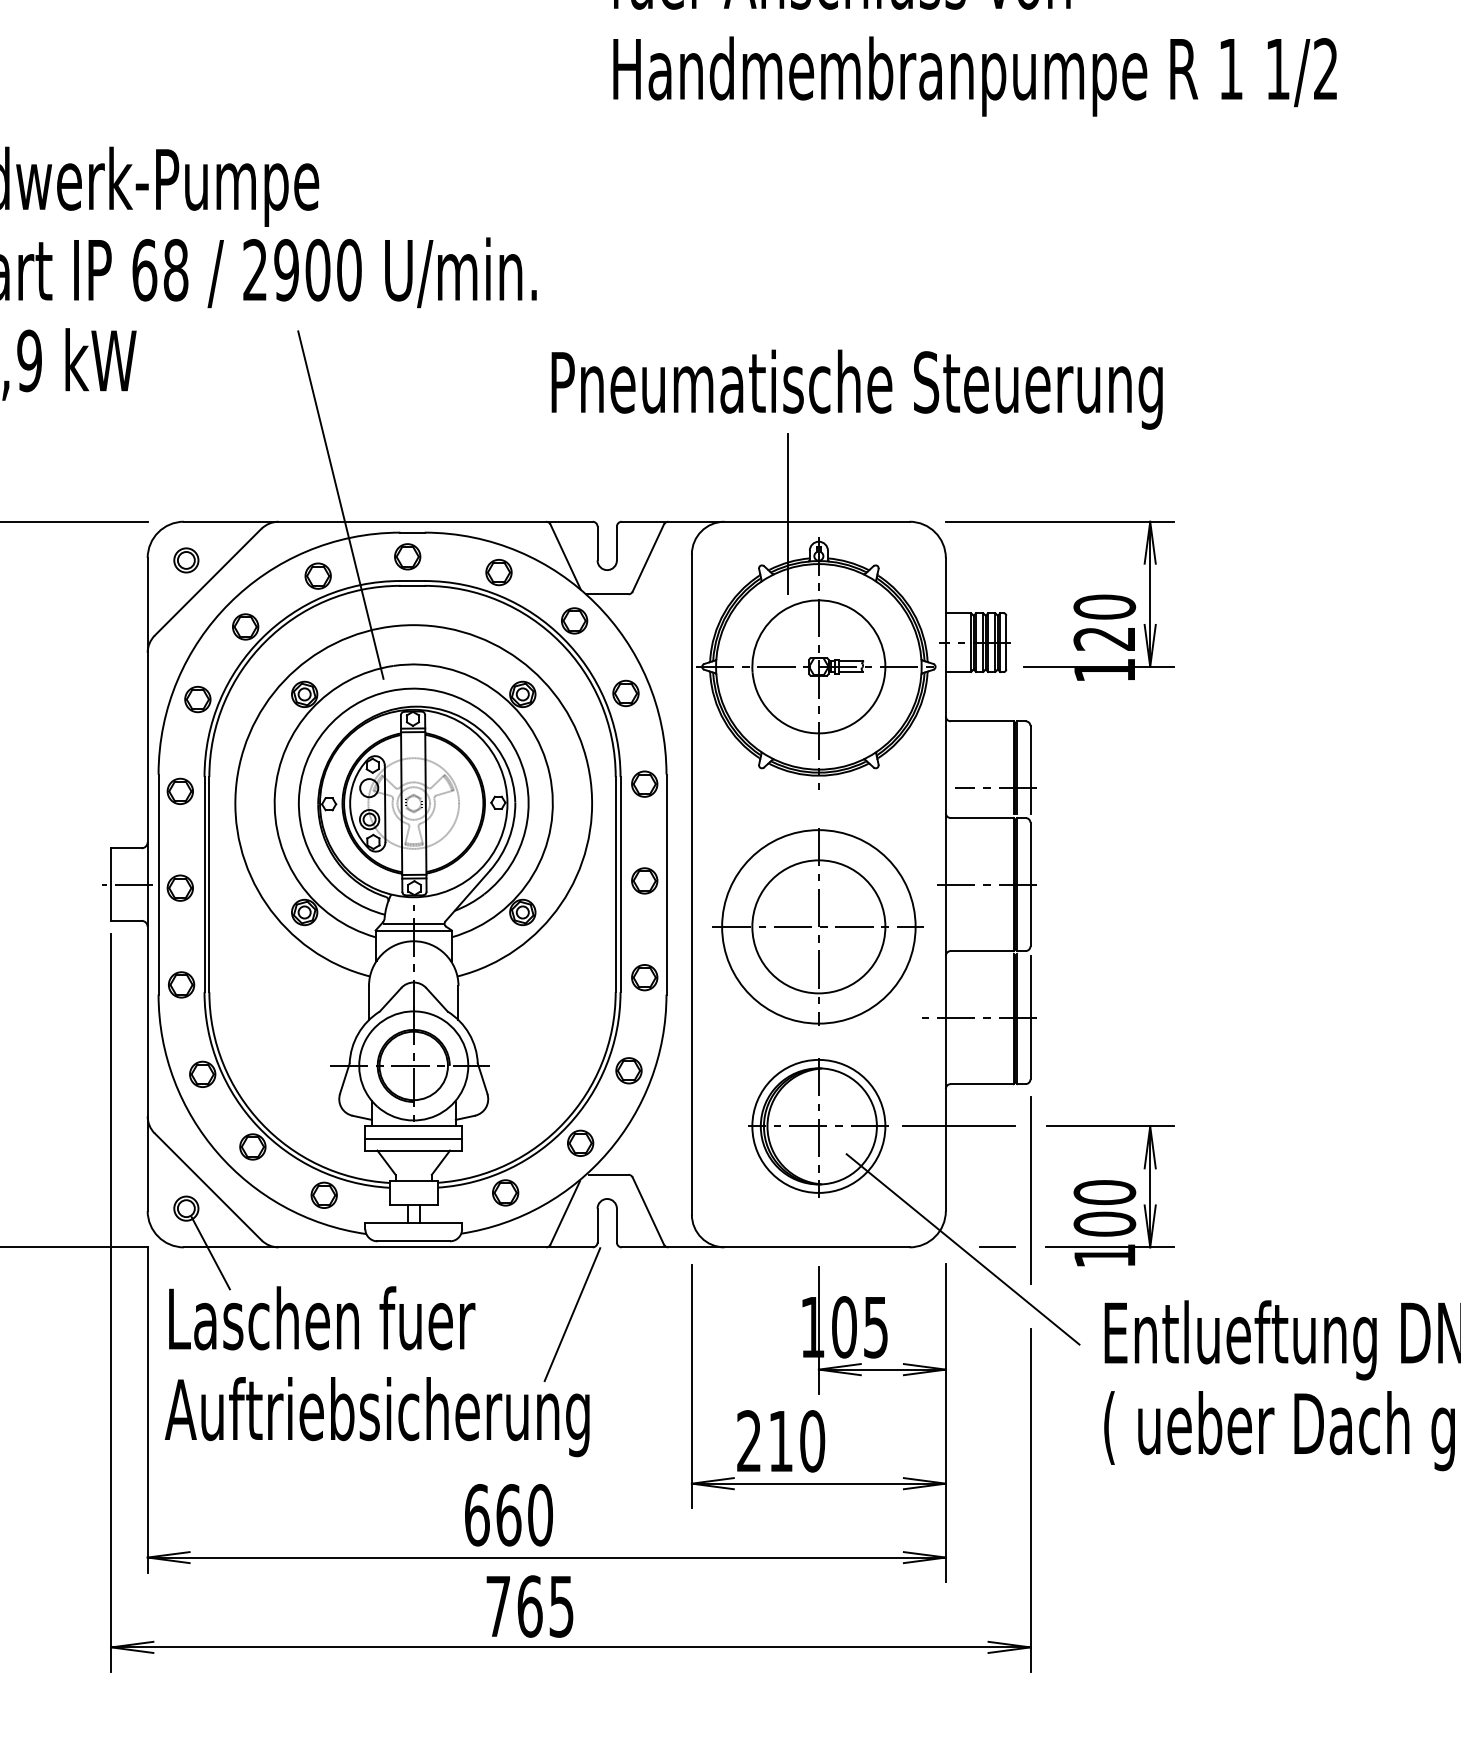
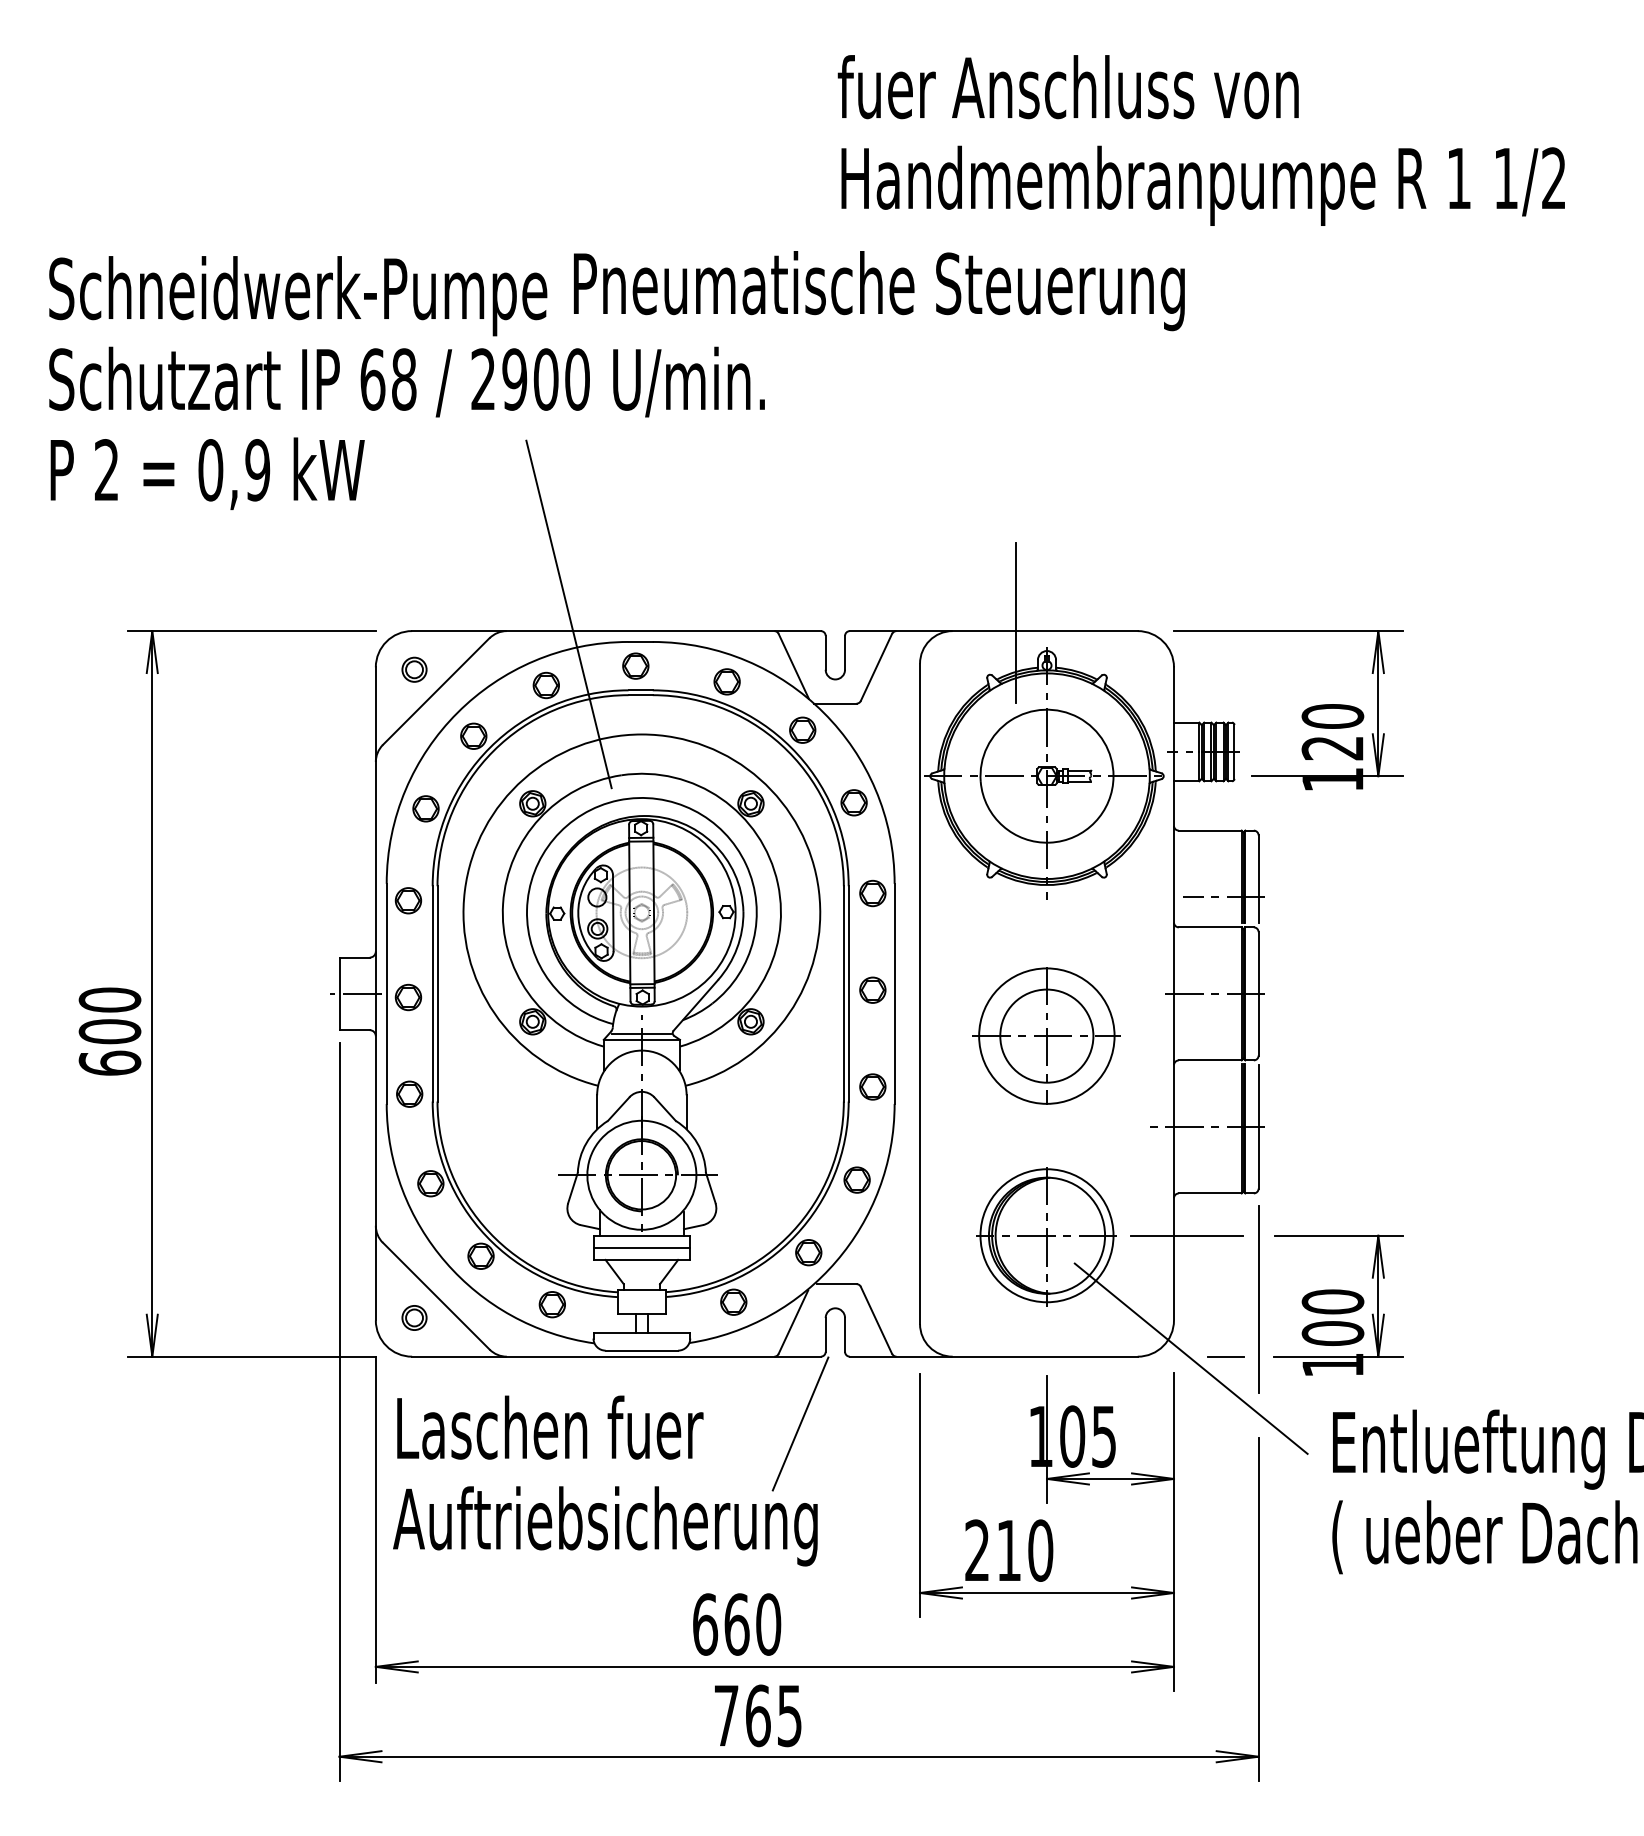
text: (857, 390) -> (879, 291), moved
part: (818, 926) -> (1046, 1035), size x0.7
line: (210, 1253) -> (438, 1362), removed

